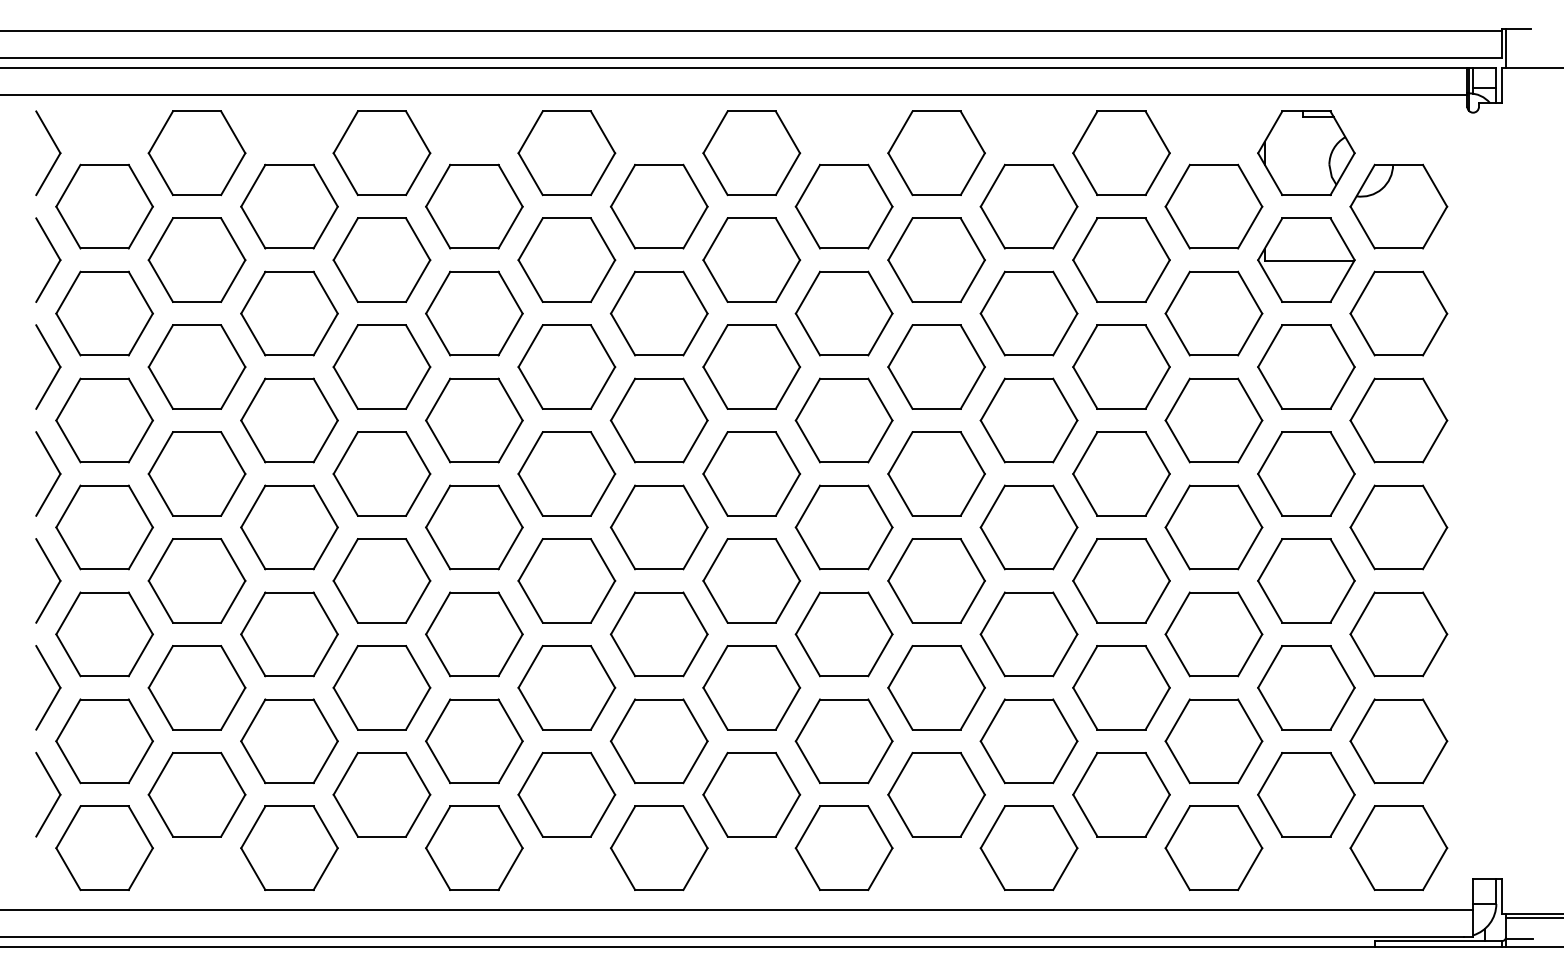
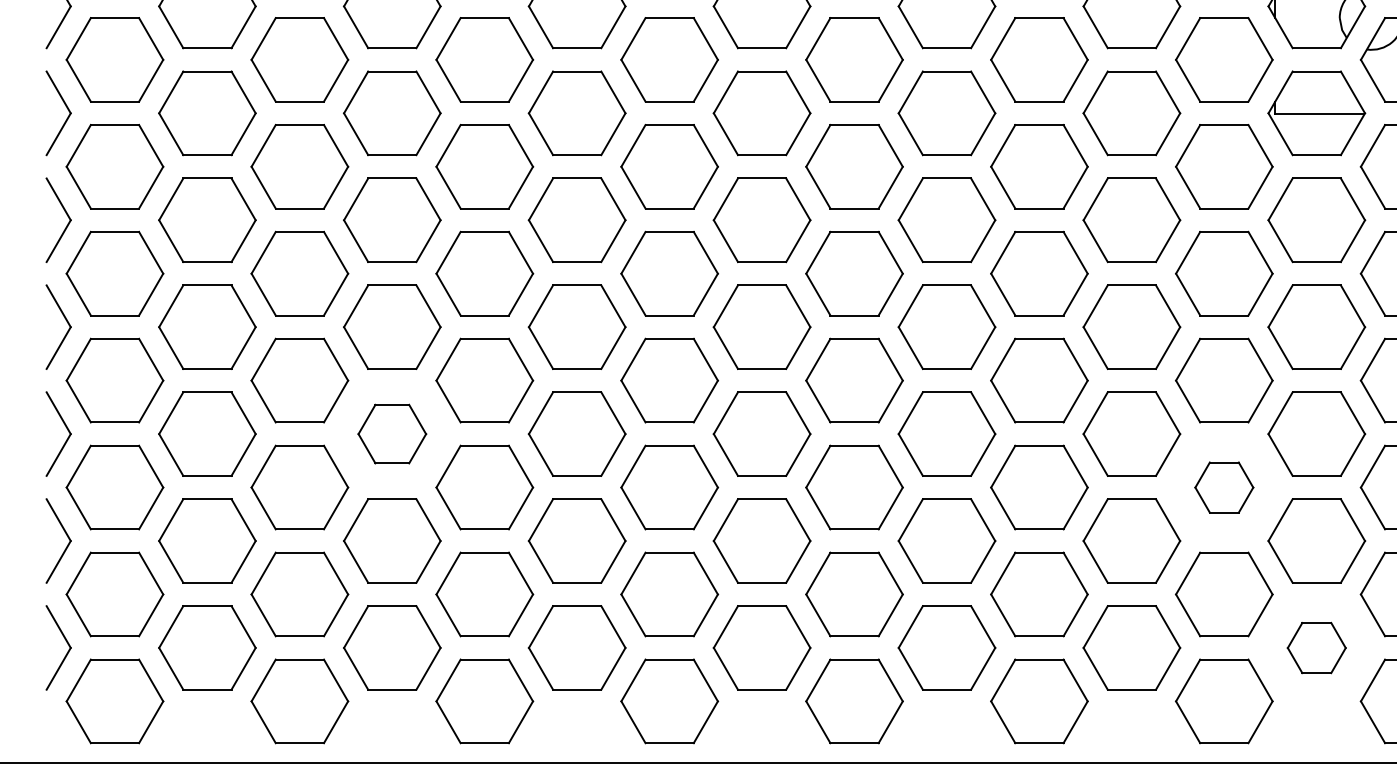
part: (381, 580) -> (391, 433), size x0.7
part: (1213, 634) -> (1223, 487), size x0.6
part: (1306, 794) -> (1316, 647), size x0.6

